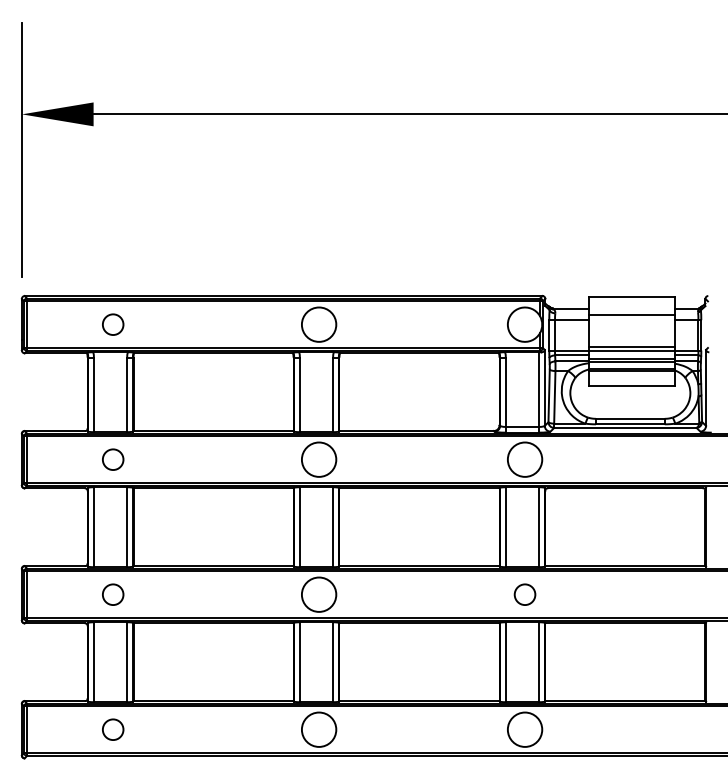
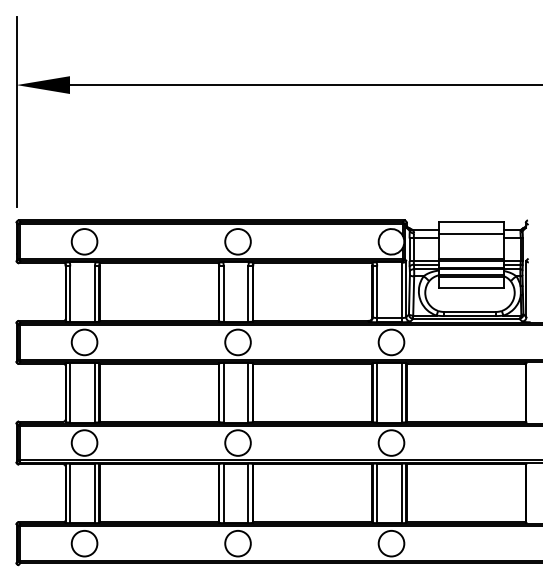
circle: (112, 324) -> (84, 241), size x1.67
circle: (112, 459) -> (84, 342), size x1.67
circle: (112, 594) -> (84, 442), size x1.67
circle: (524, 594) -> (391, 442), size x1.67
circle: (112, 729) -> (84, 543), size x1.67

